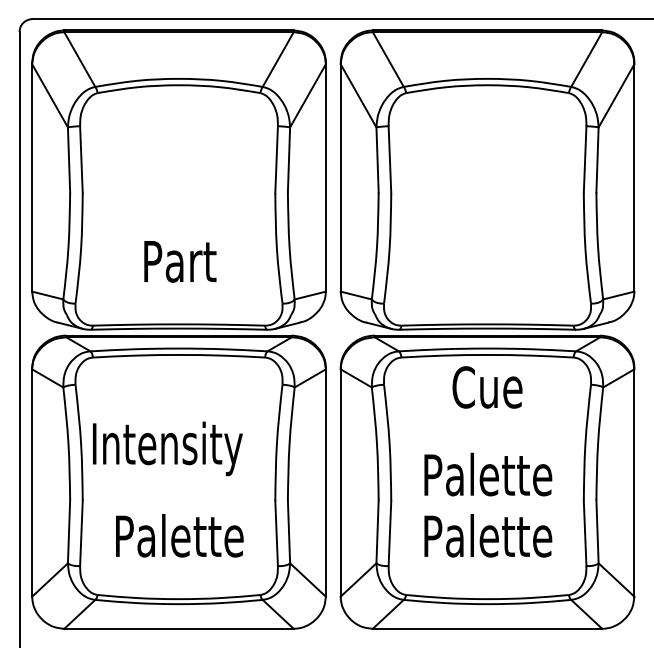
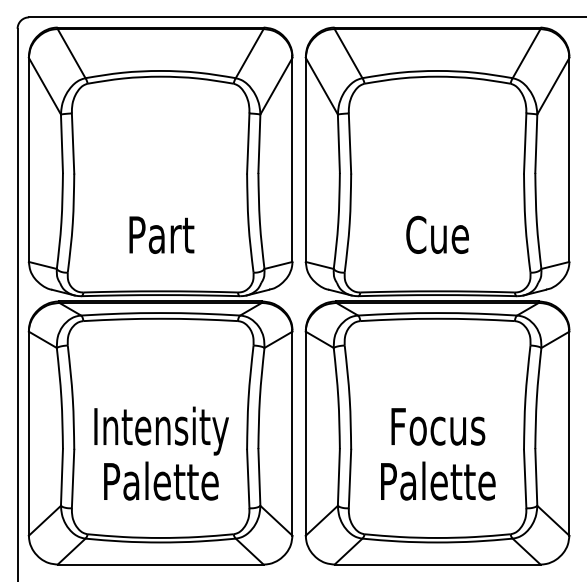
text: (487, 386) -> (437, 234), moved
text: (167, 448) -> (161, 430), moved
text: (488, 473) -> (438, 425), Palette -> Focus

